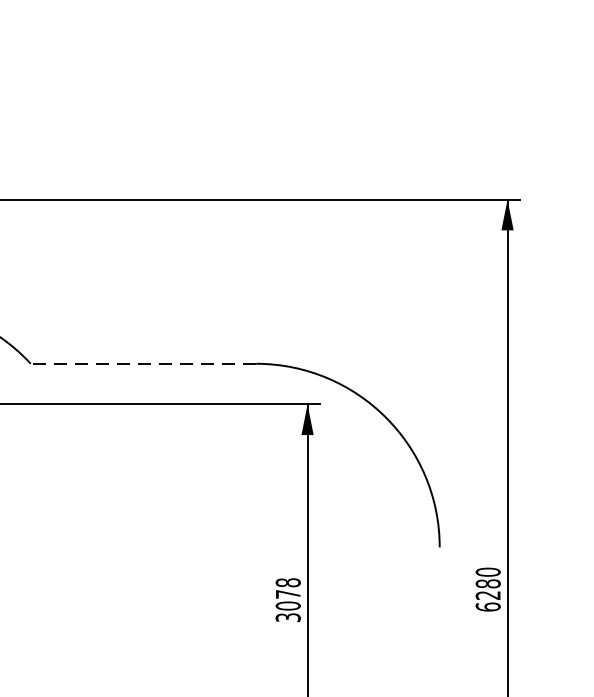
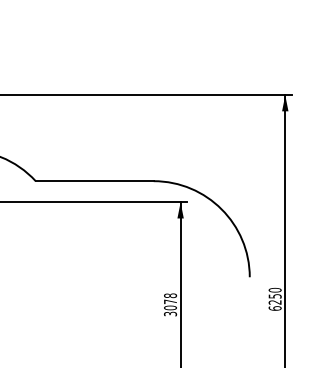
line: (143, 364) -> (94, 181), dashed -> solid
text: (486, 584) -> (274, 296), 6280 -> 6250

